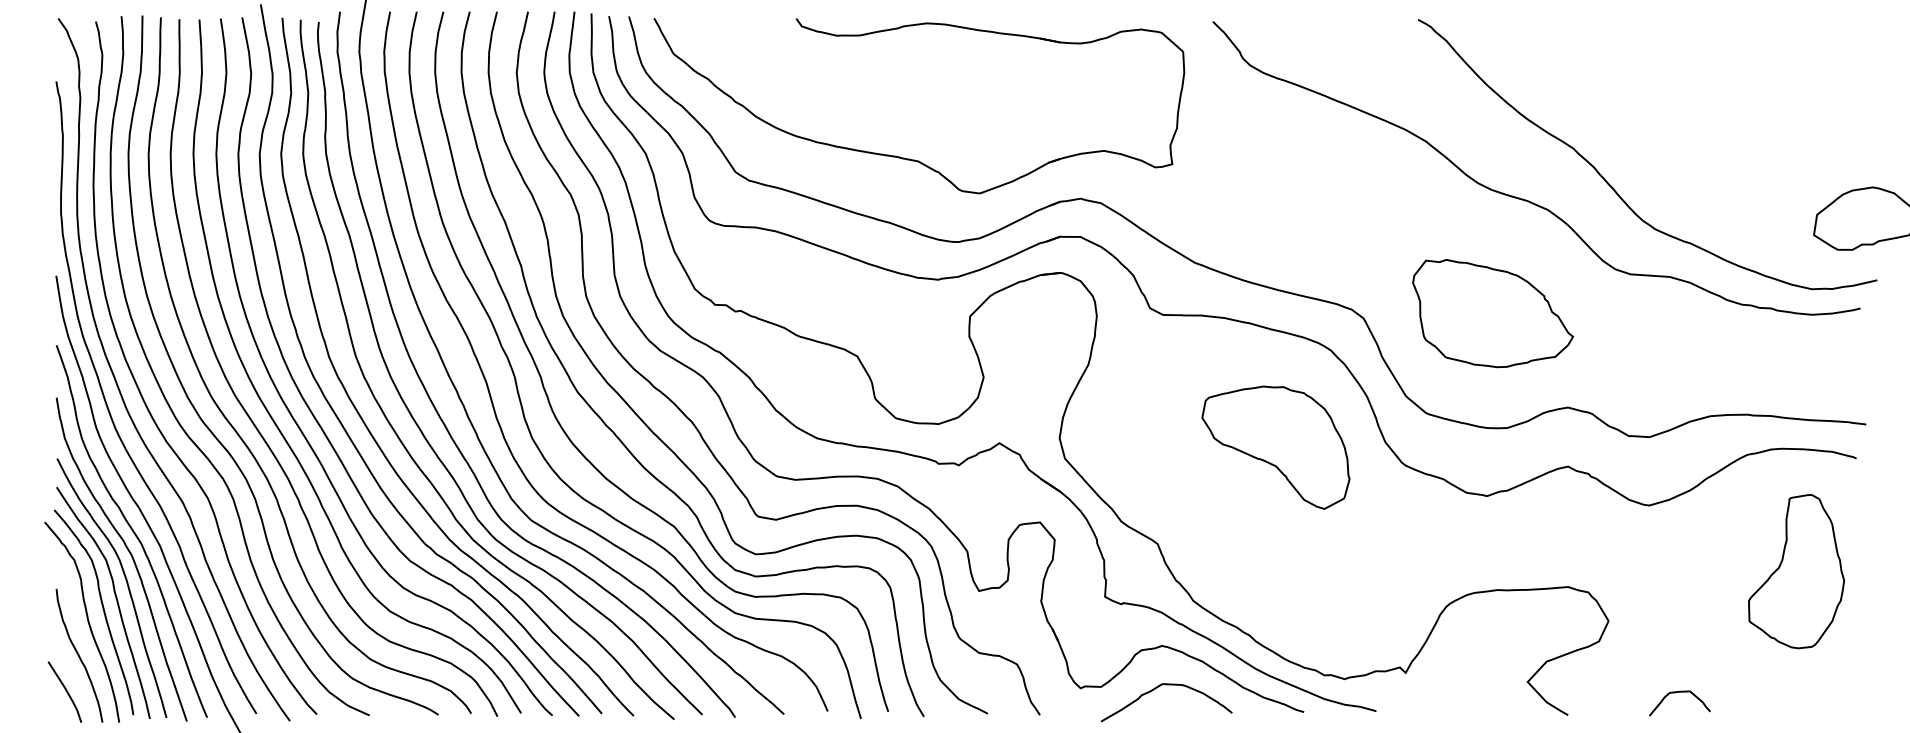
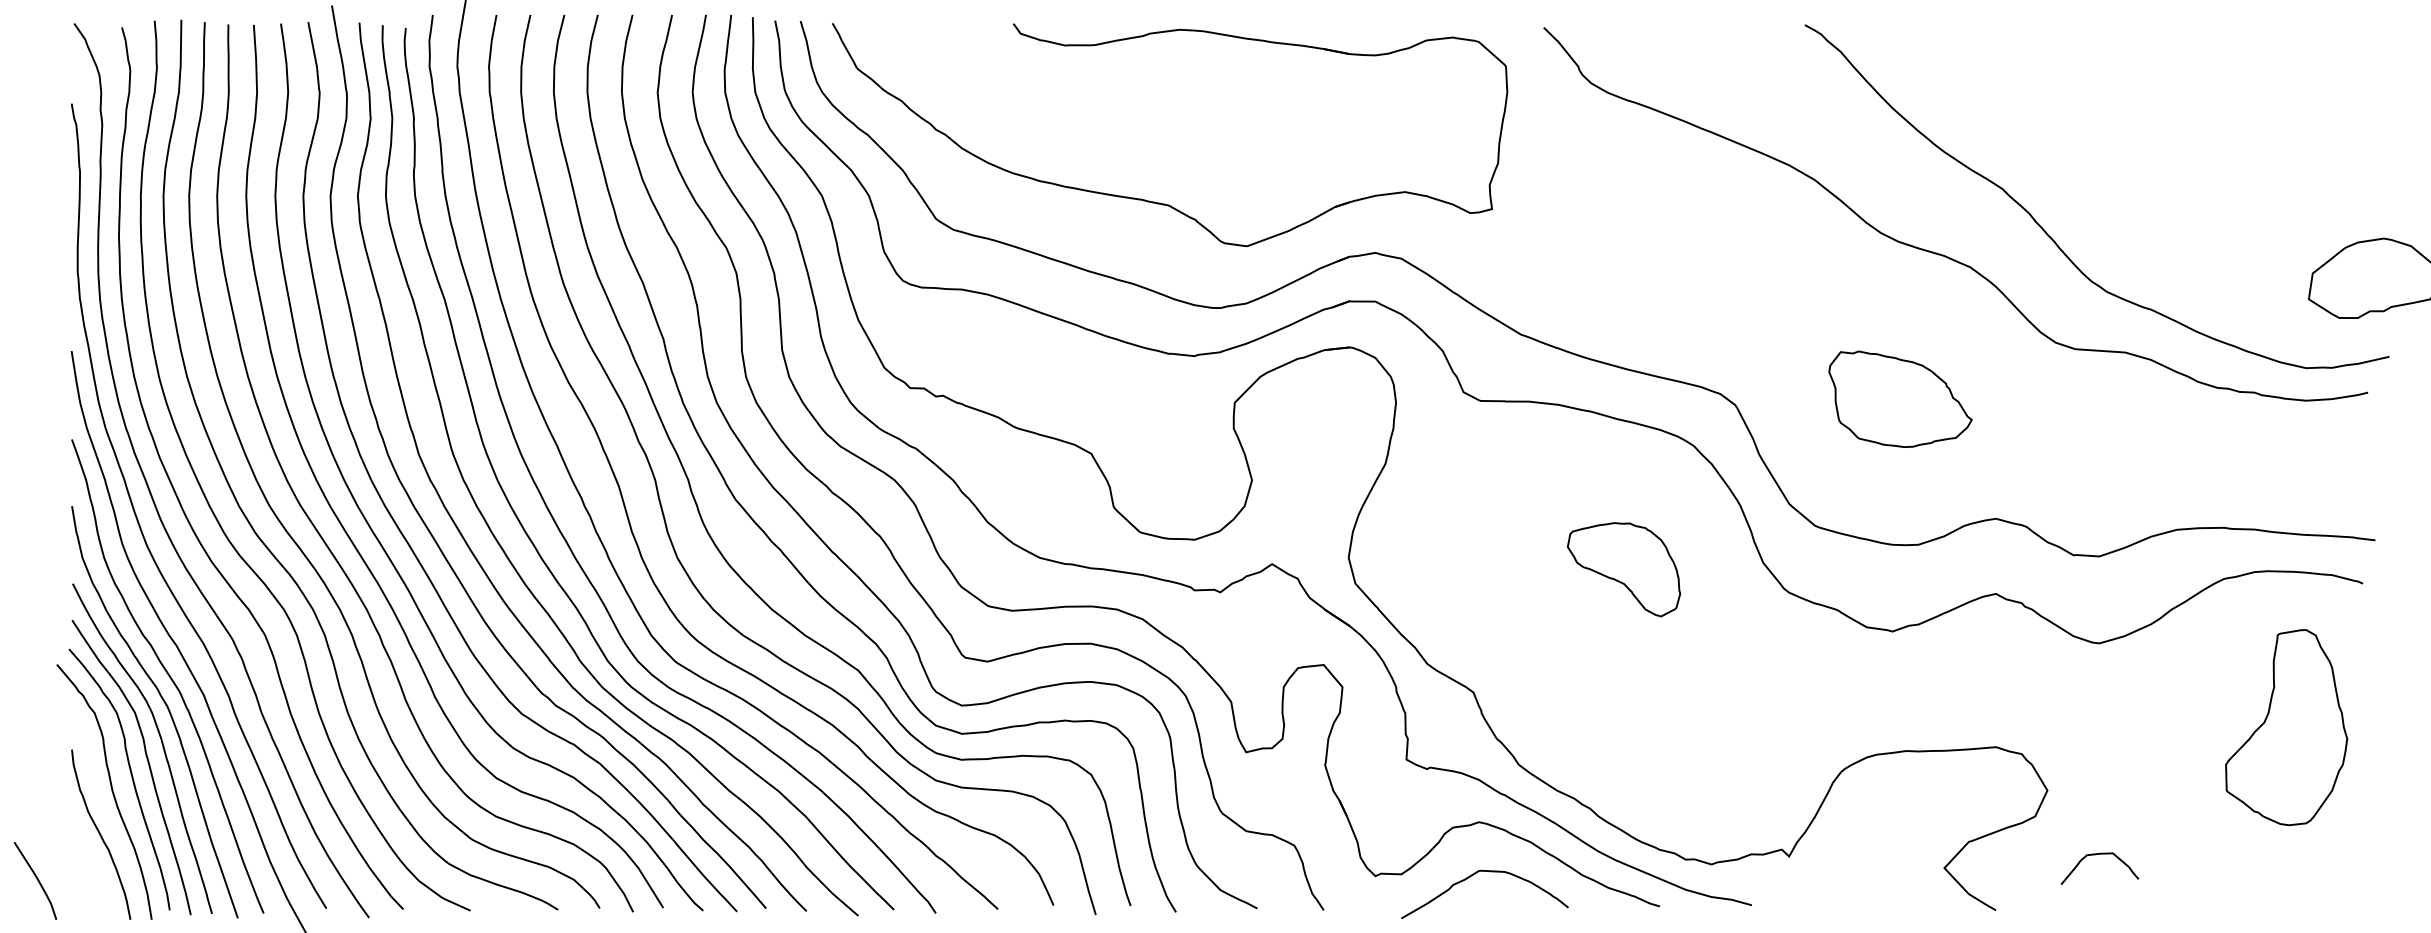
part: (1493, 313) -> (1900, 399), size x0.7
part: (1275, 447) -> (1623, 569), size x0.6
line: (65, 690) -> (36, 878), moved
curve: (1675, 693) -> (2094, 855), moved

